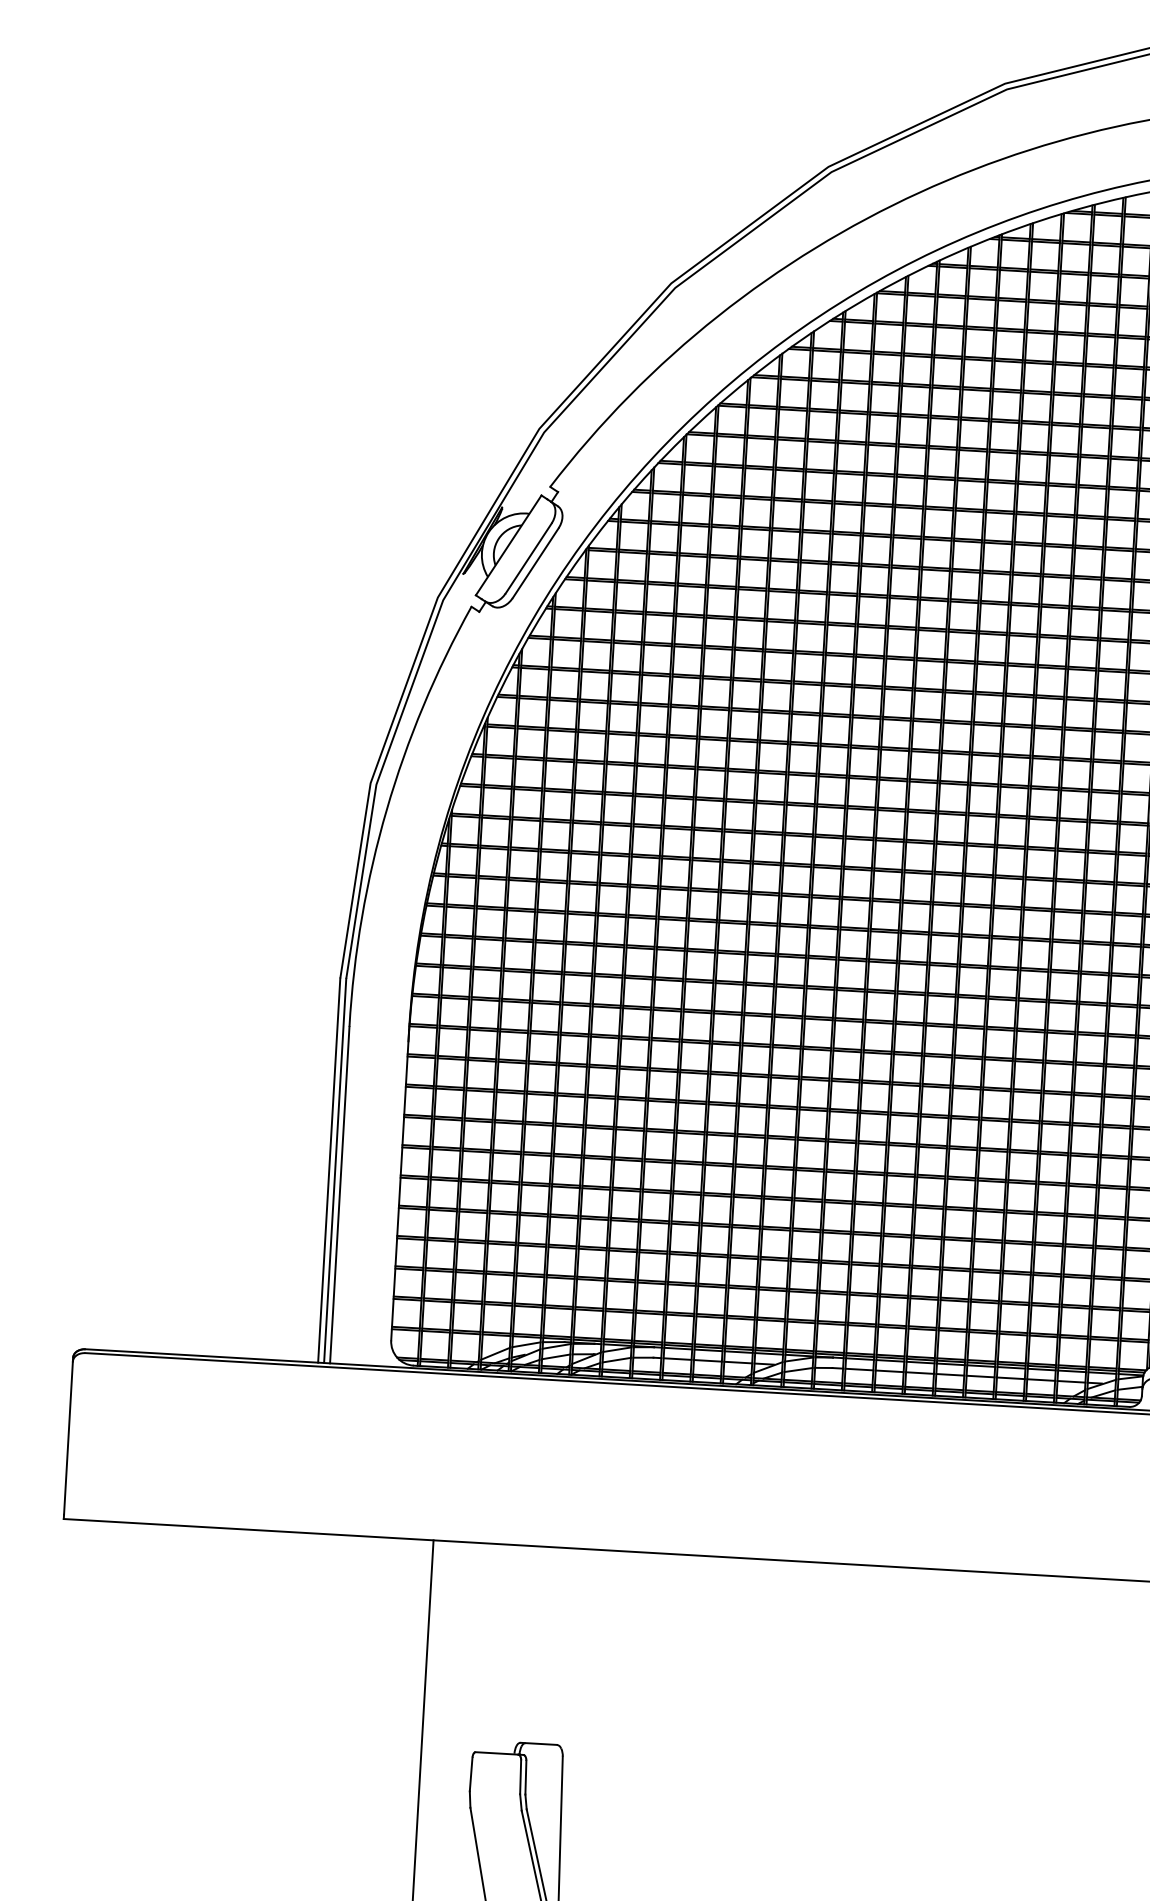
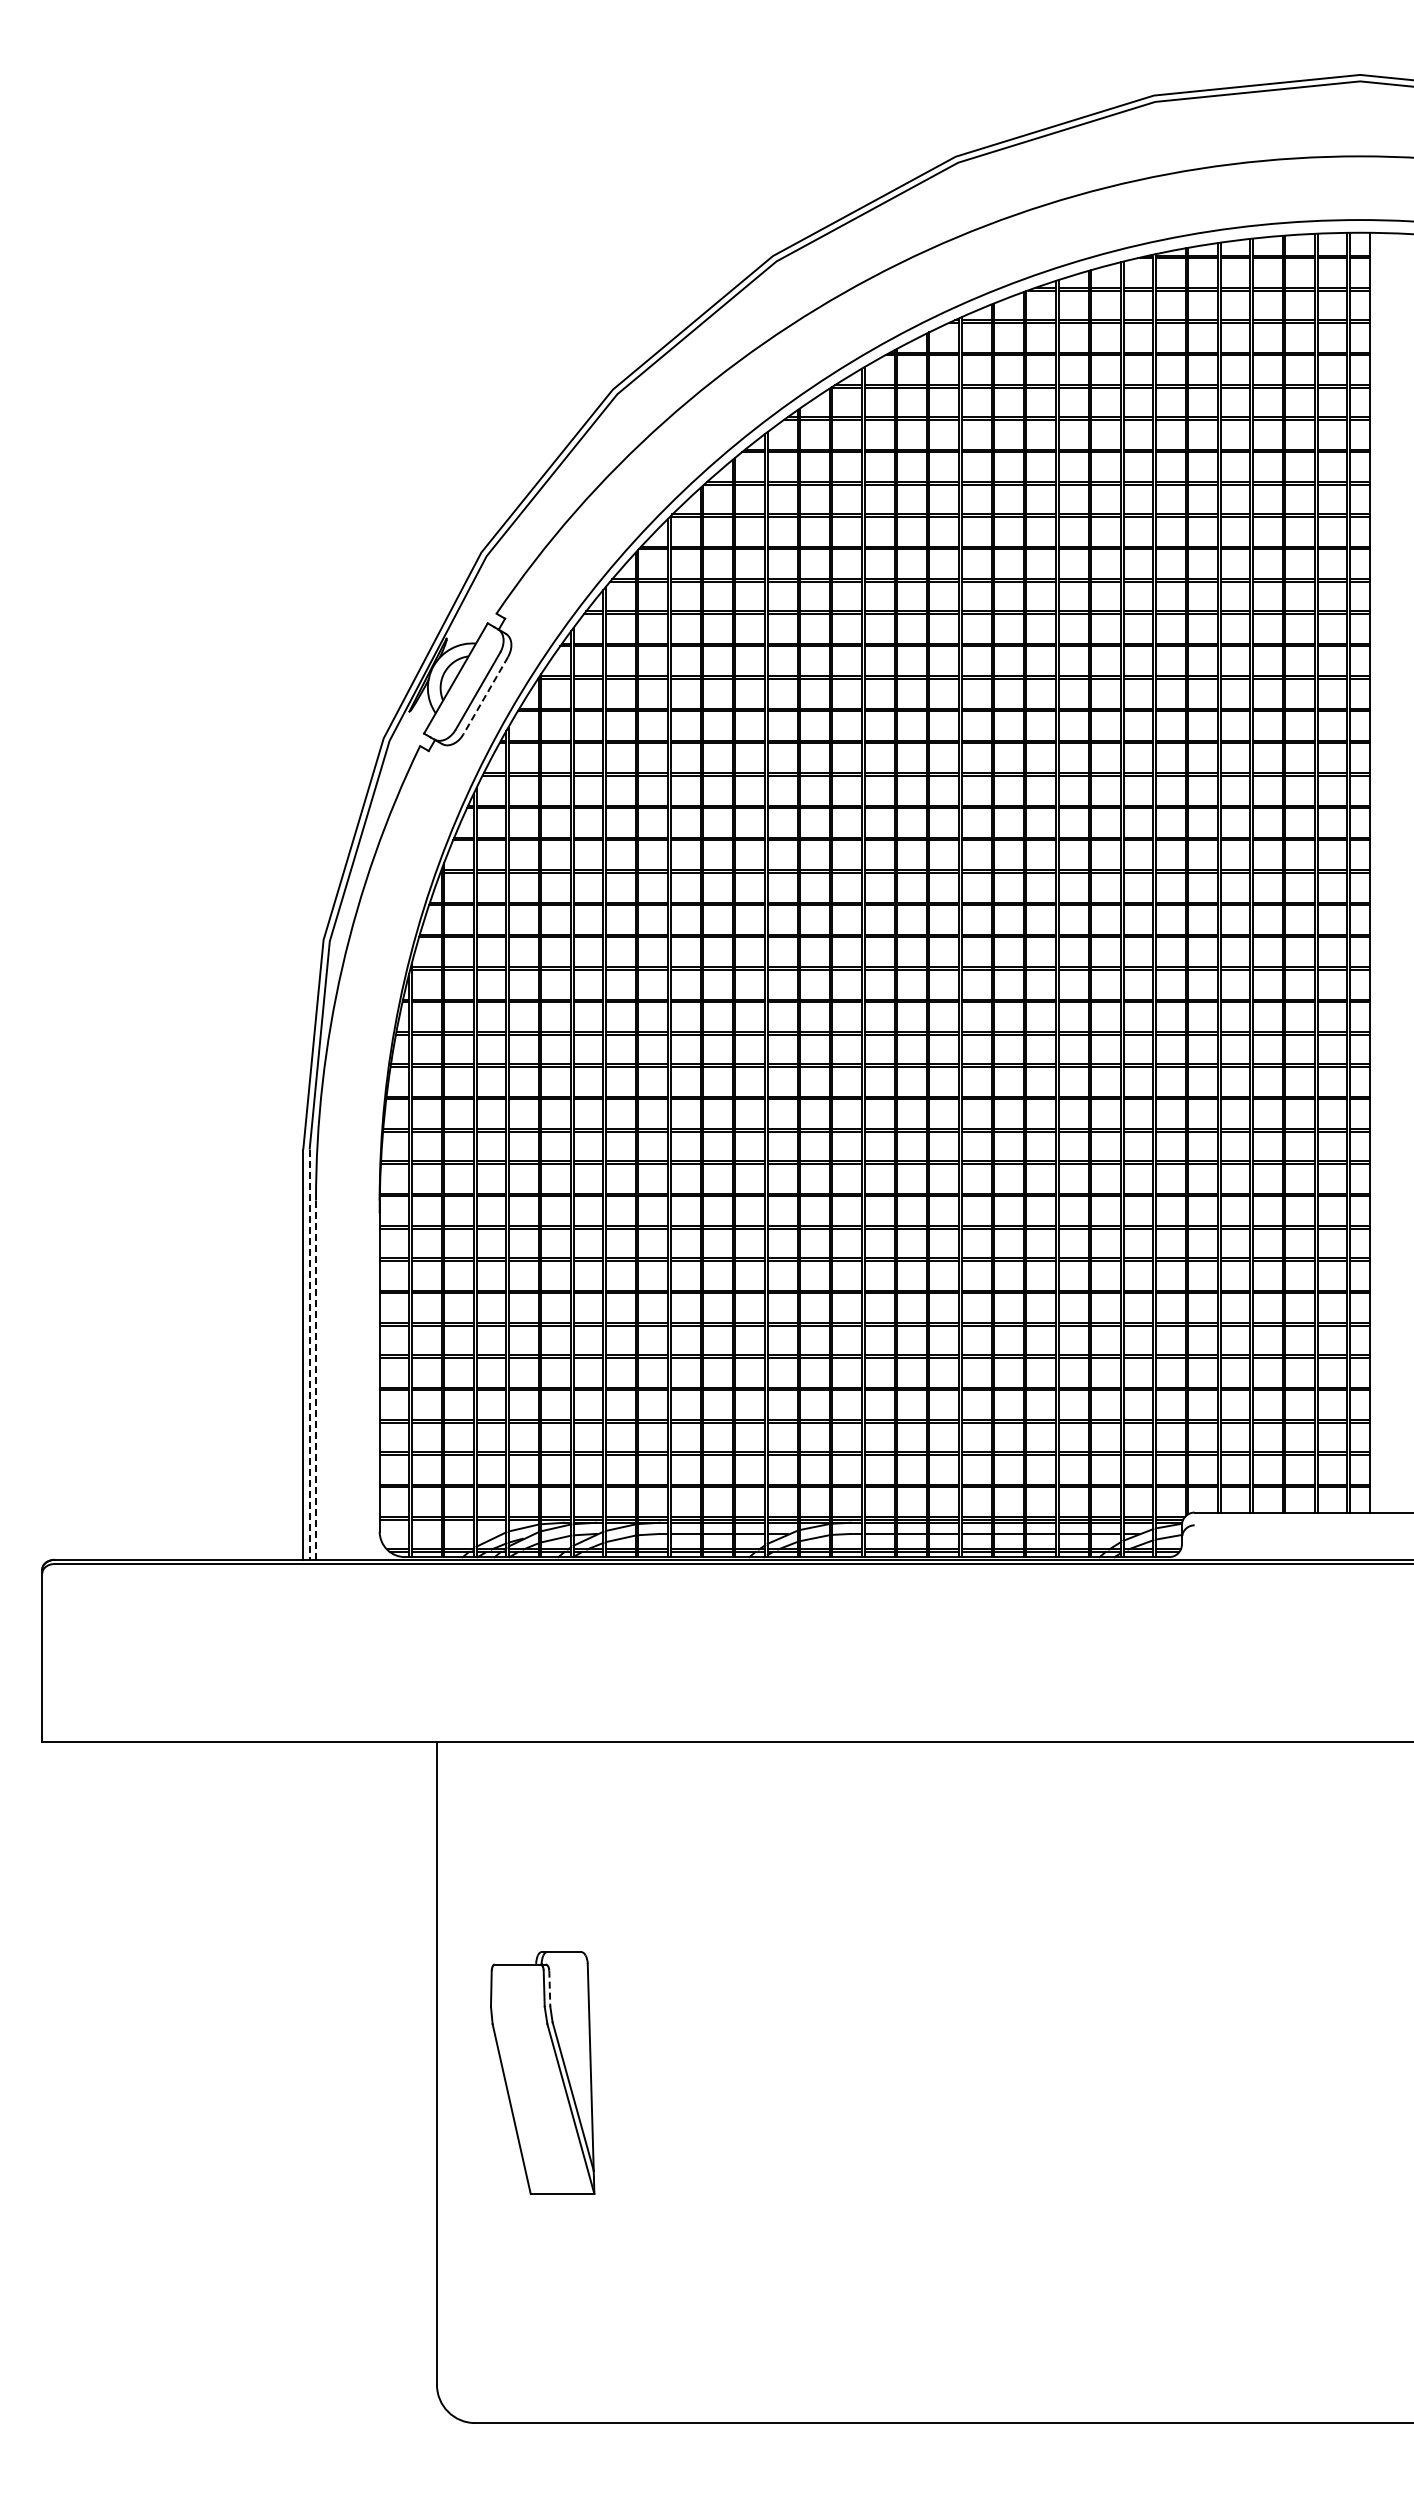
line: (535, 562) -> (485, 695), solid -> dashed
line: (335, 1171) -> (309, 1355), solid -> dashed
line: (340, 1195) -> (316, 1380), solid -> dashed
line: (525, 1778) -> (549, 1989), solid -> dashed

